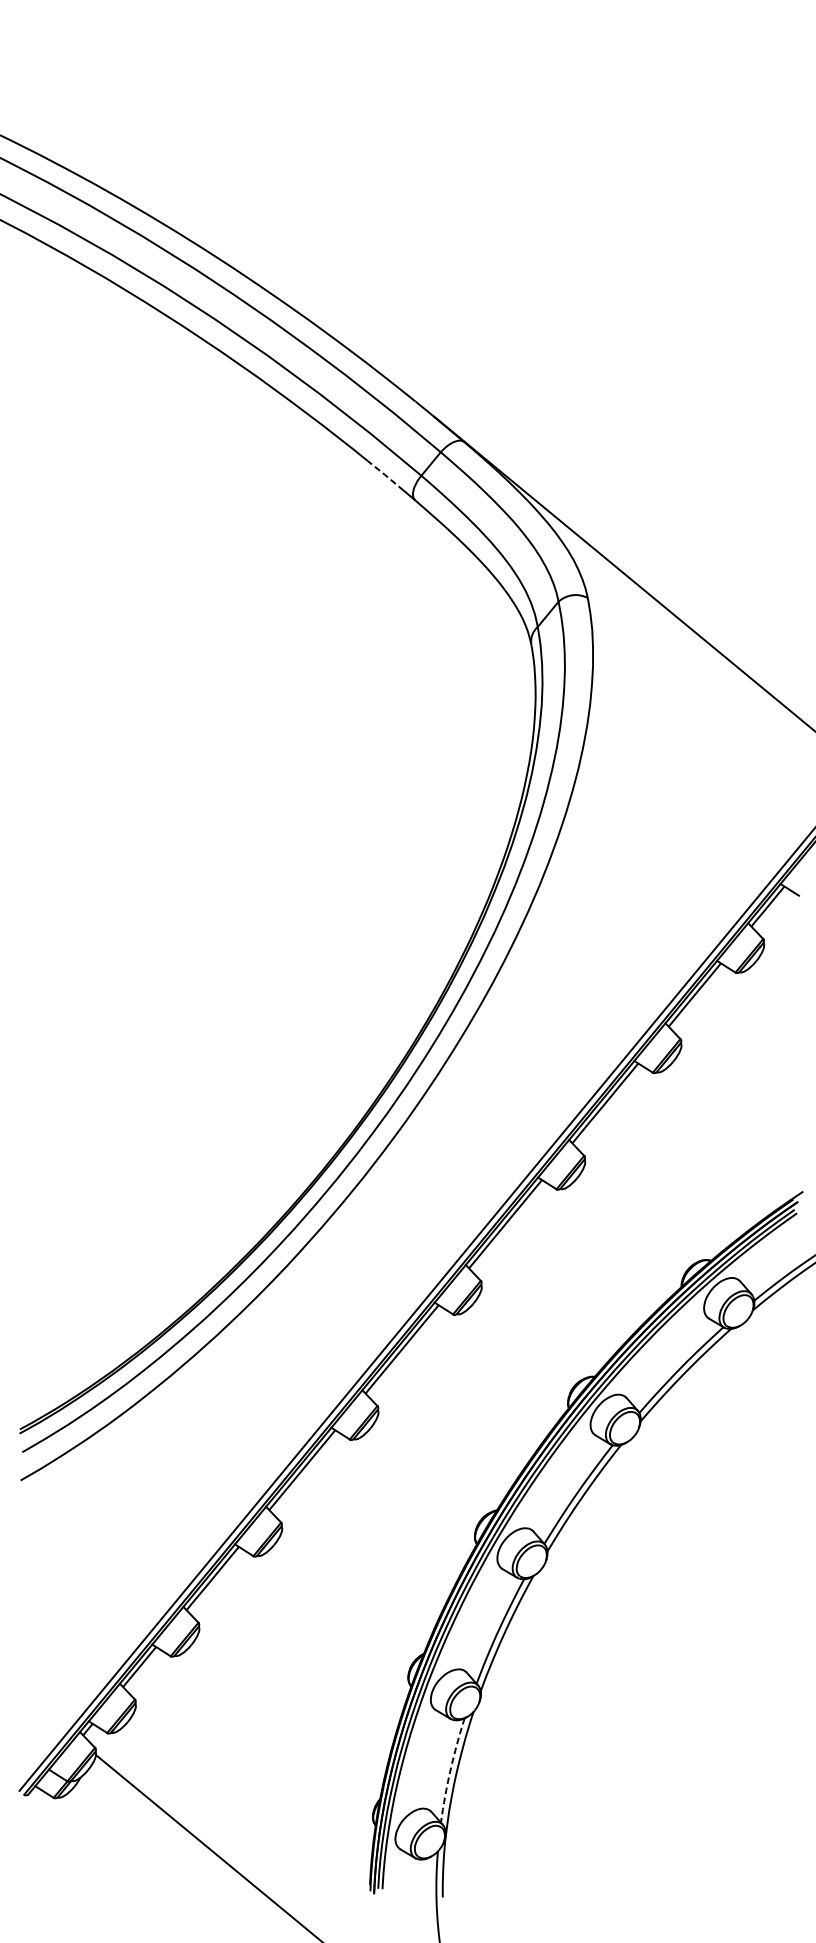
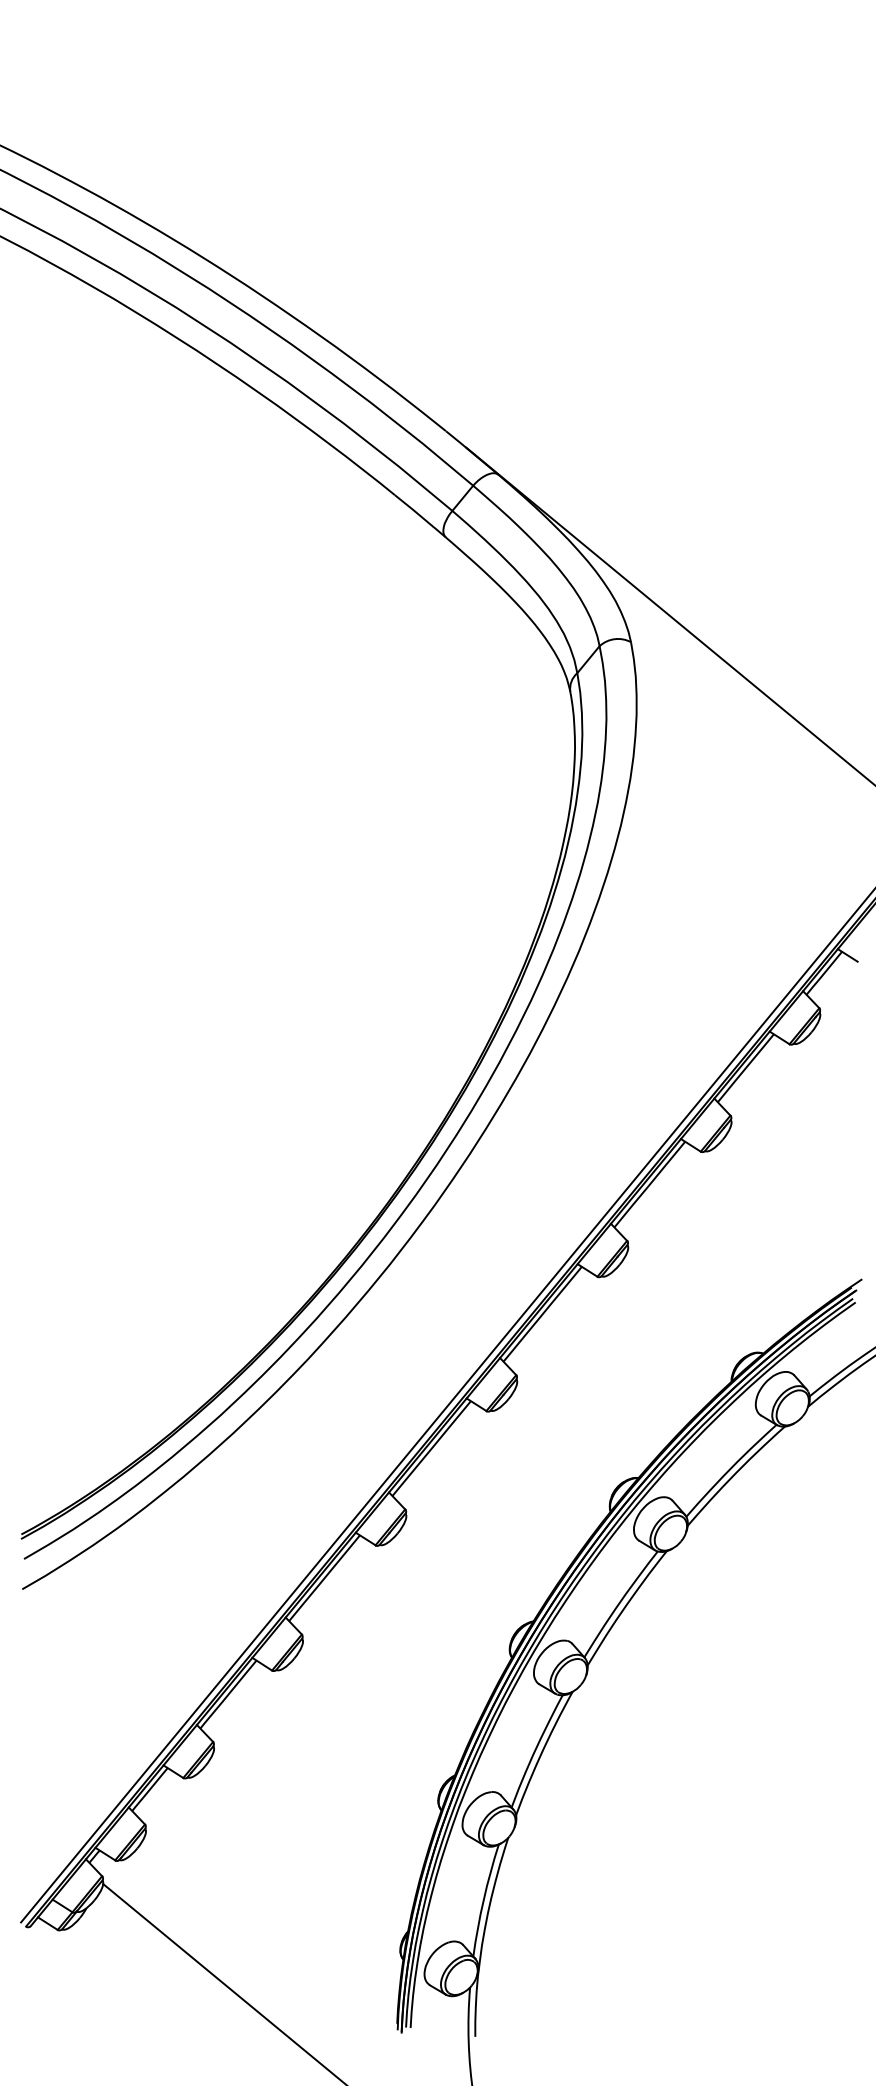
line: (385, 475) -> (413, 510), dashed -> solid
arc: (450, 1769) -> (483, 1899), dashed -> solid

